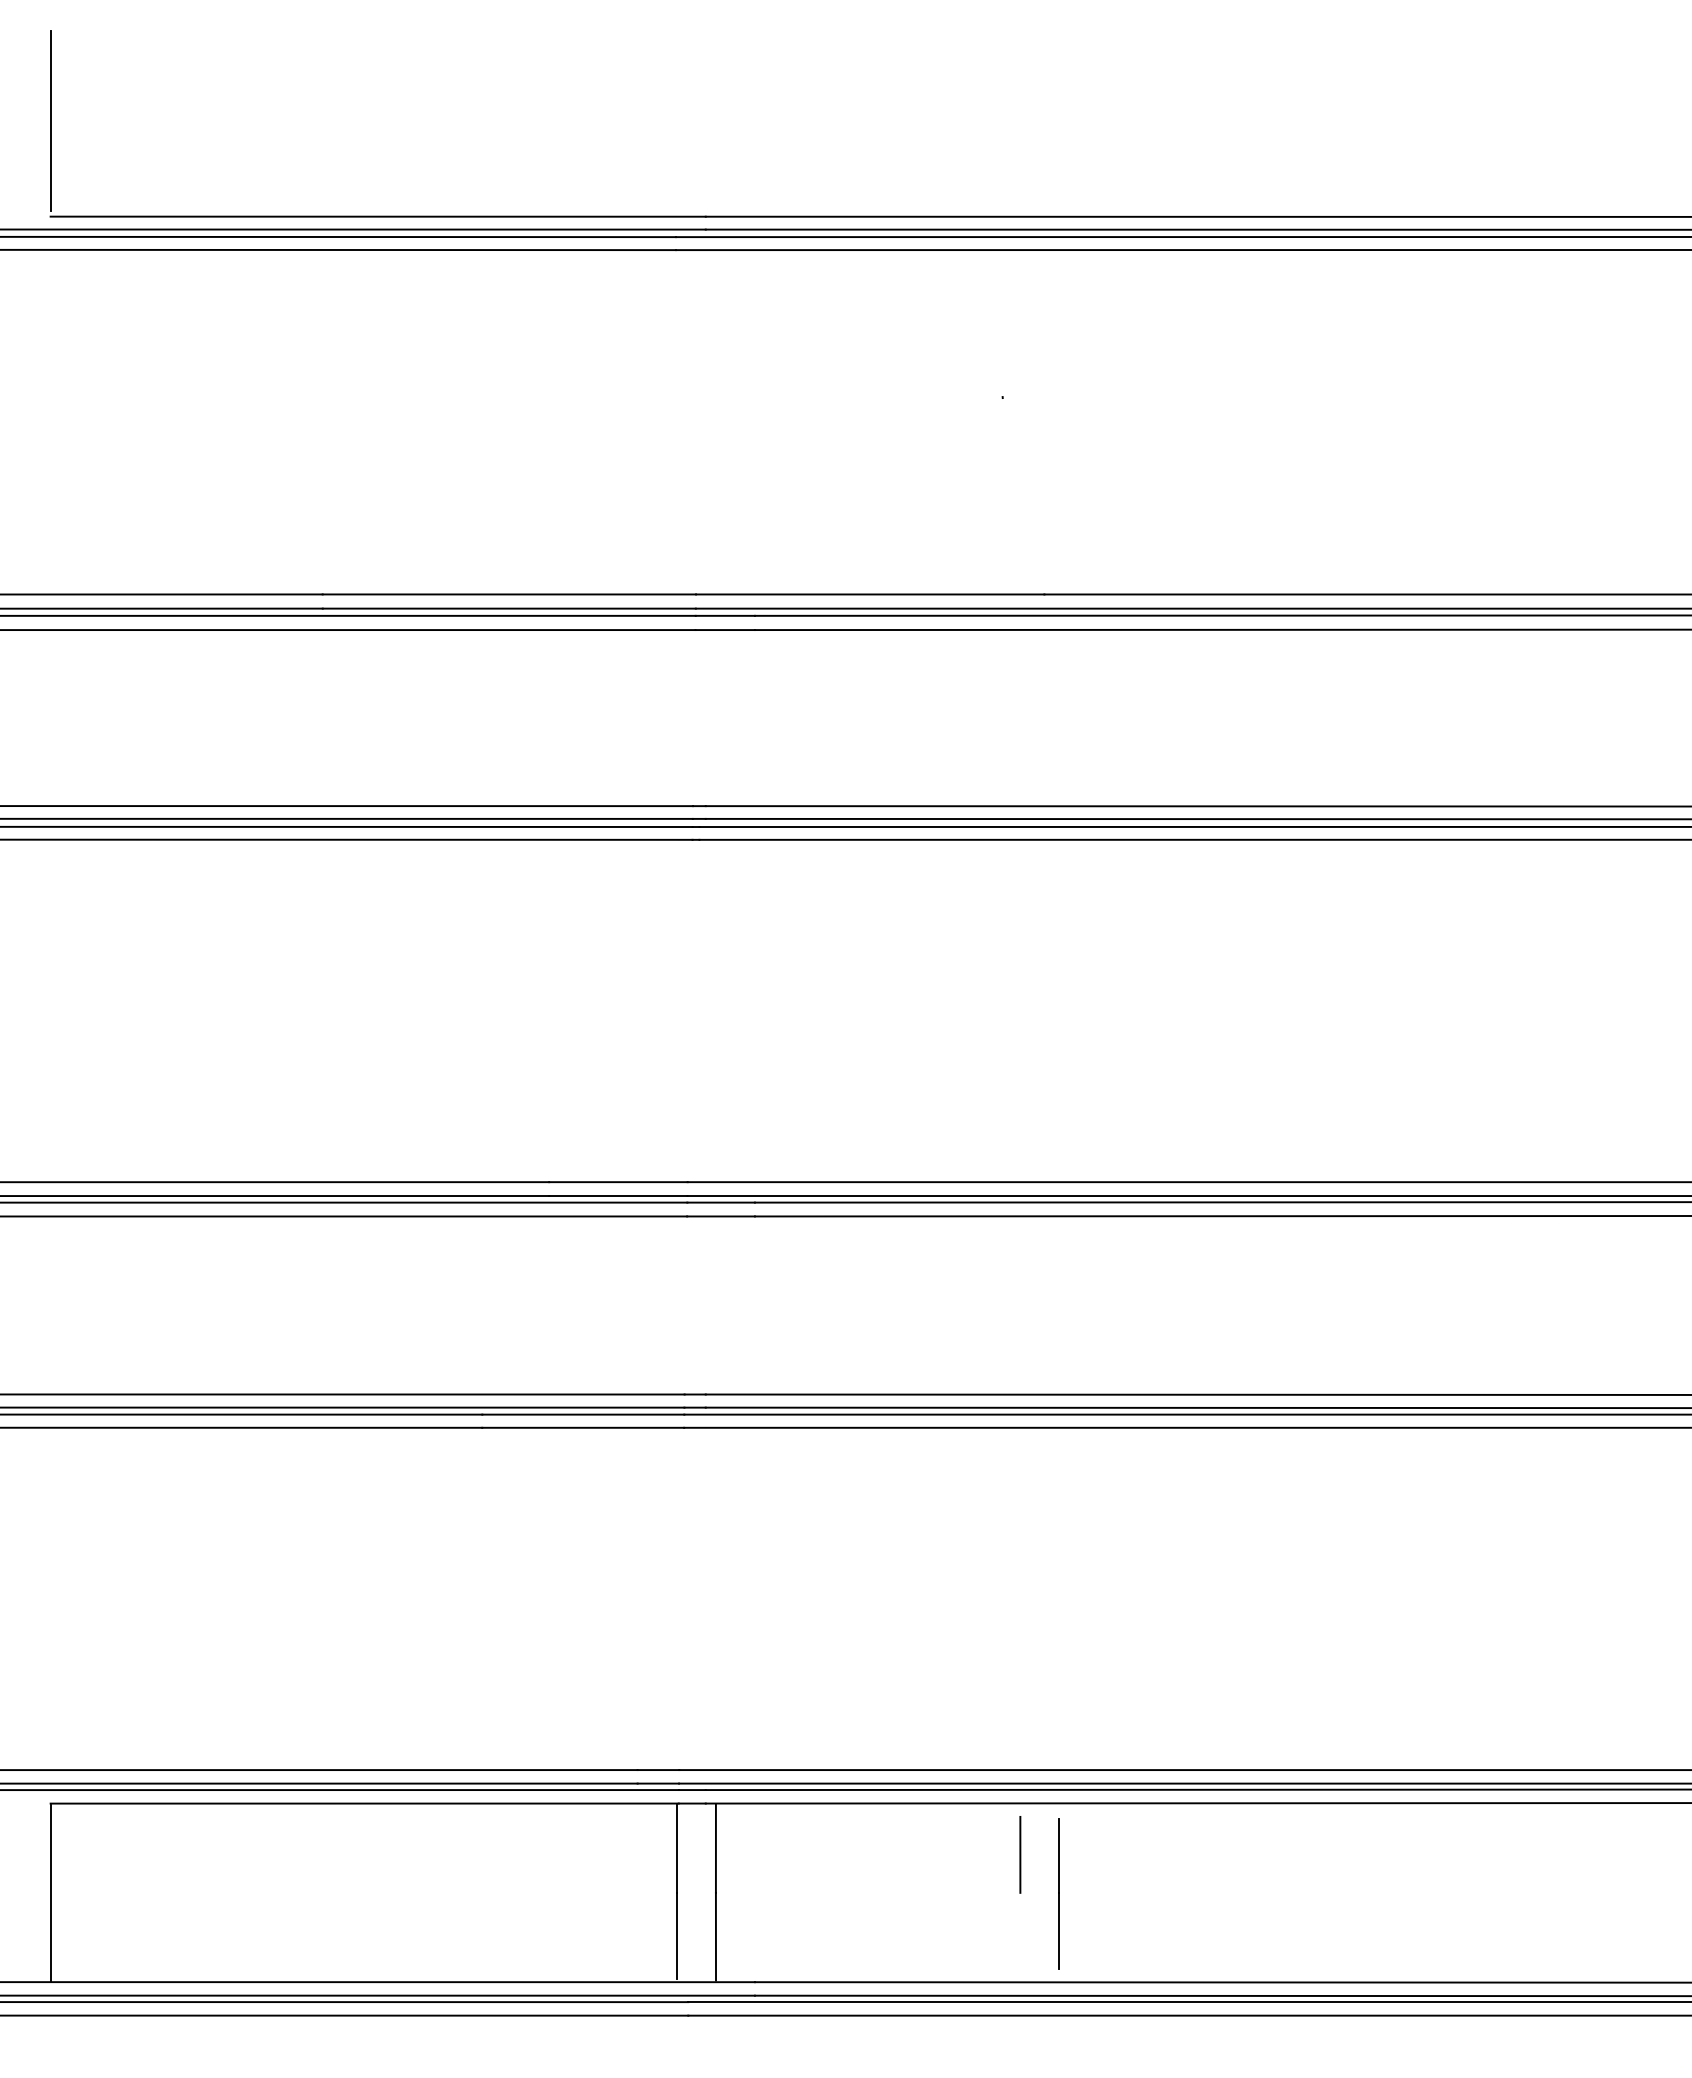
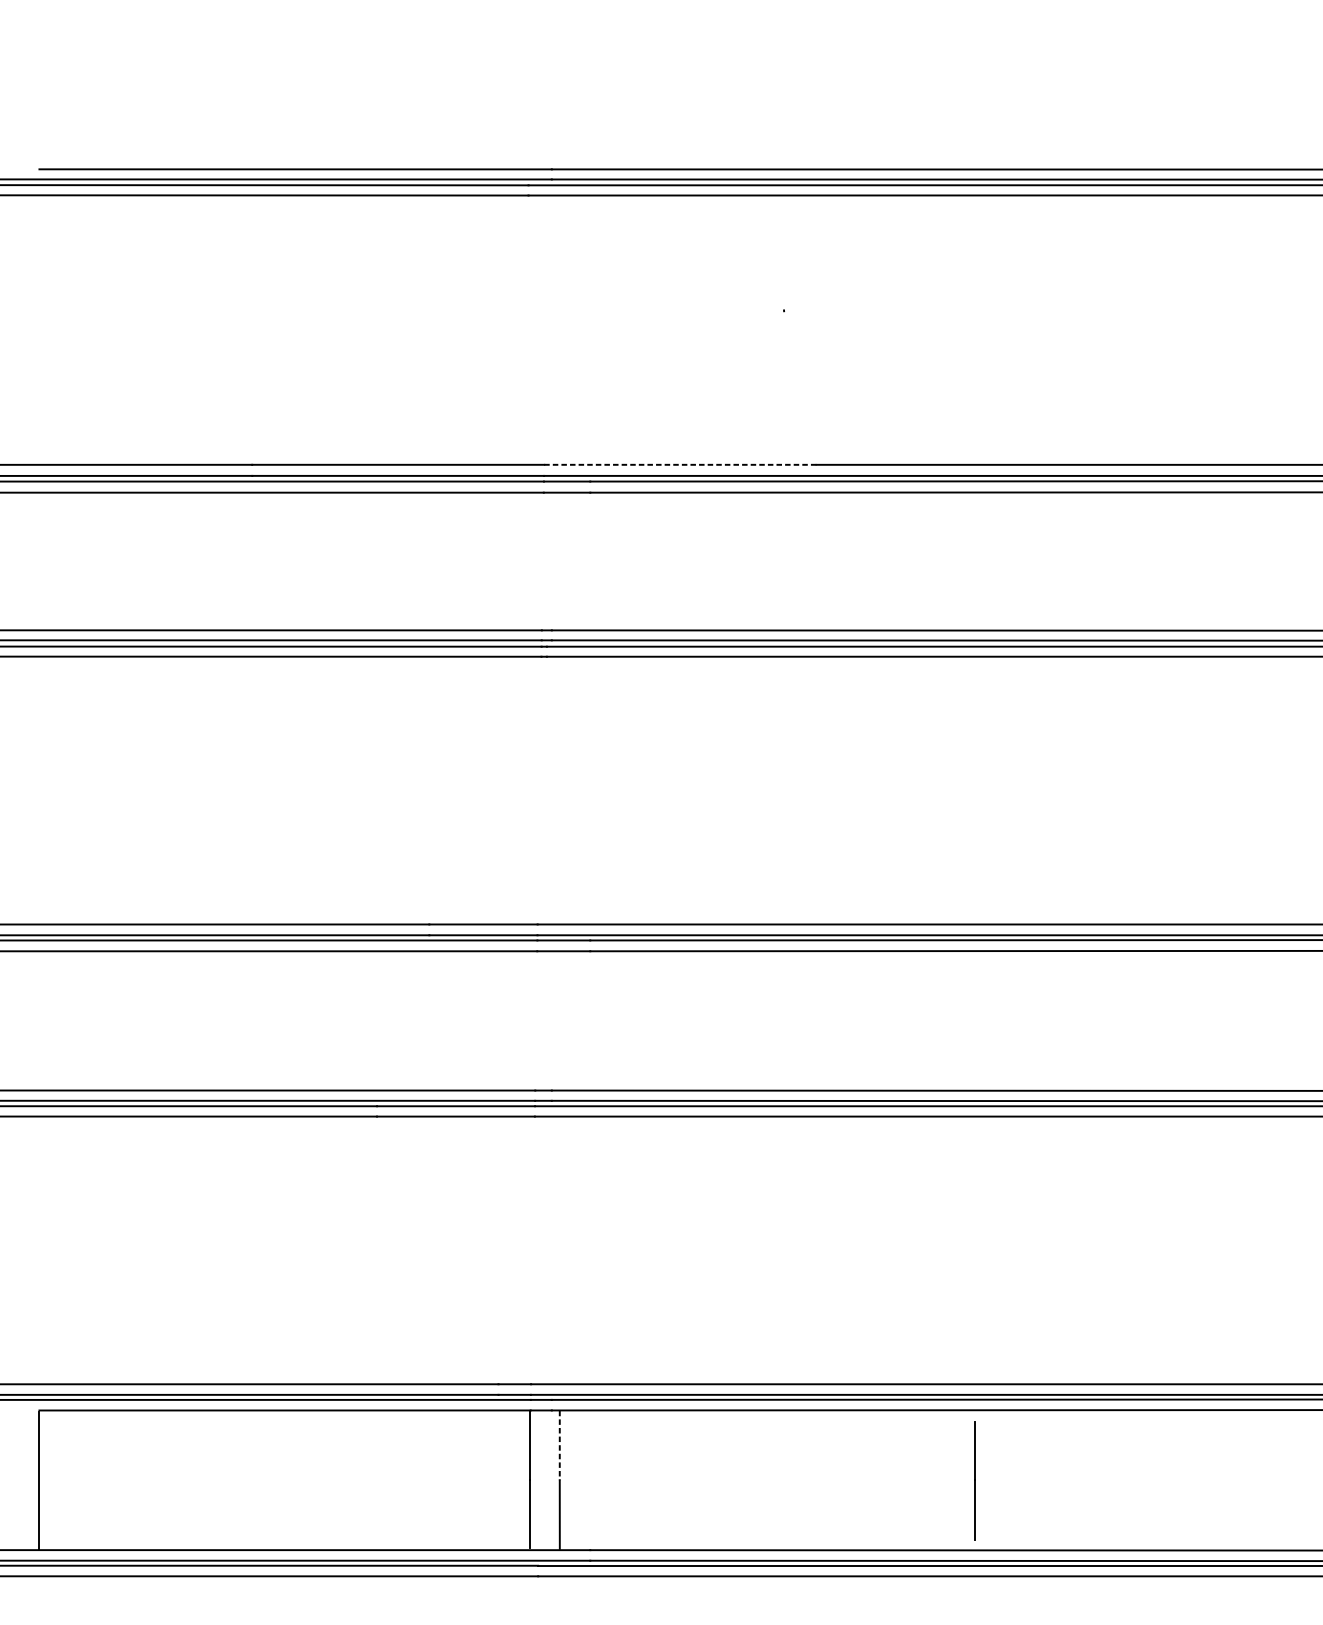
line: (50, 120) -> (39, 94), removed
line: (870, 594) -> (680, 464), solid -> dashed
line: (715, 1848) -> (559, 1445), solid -> dashed
line: (1020, 1854) -> (797, 1450), removed
line: (1058, 1893) -> (974, 1480), moved

